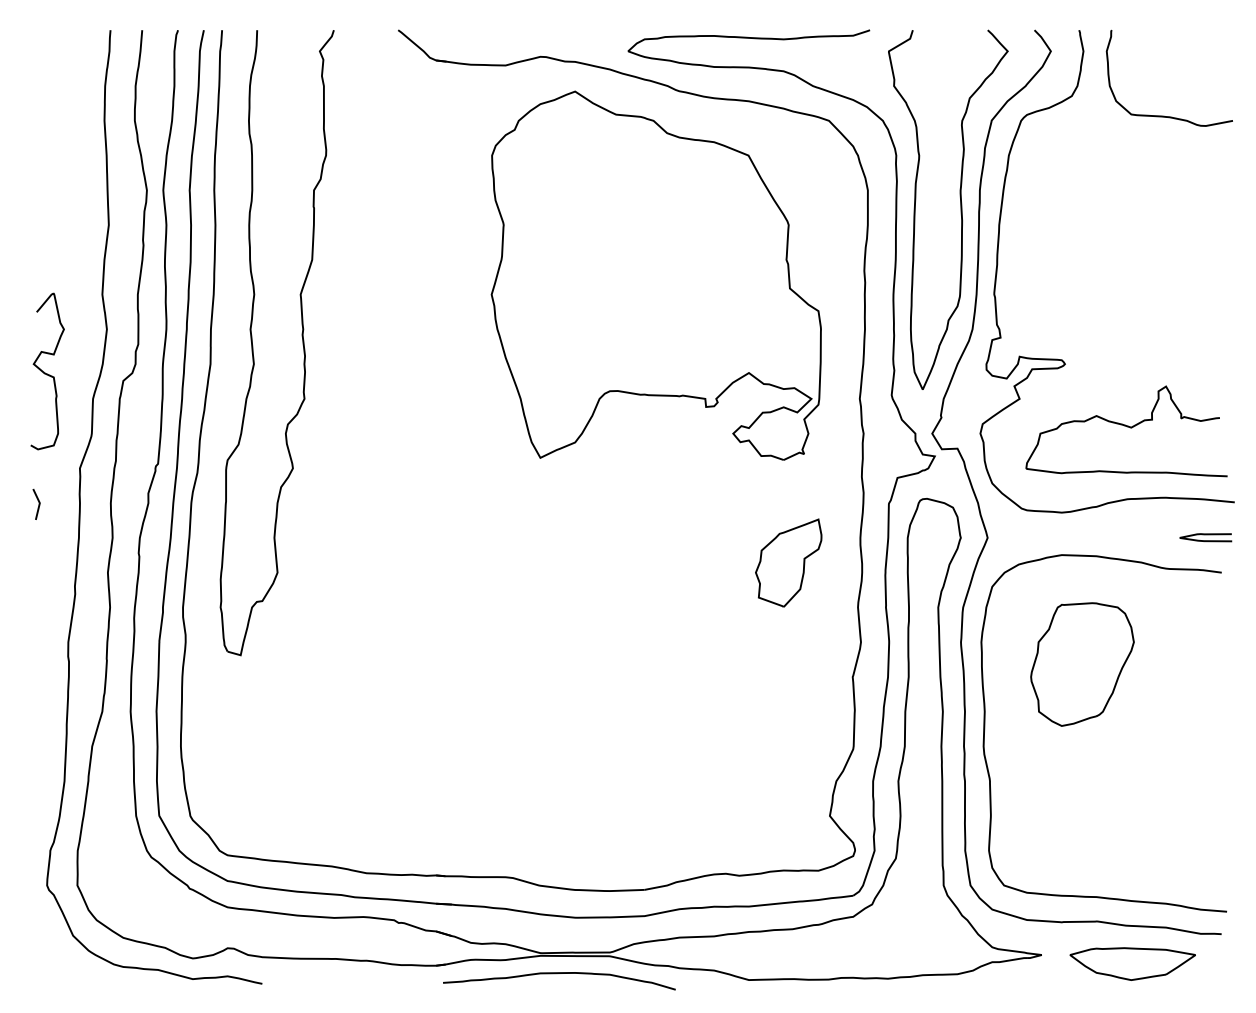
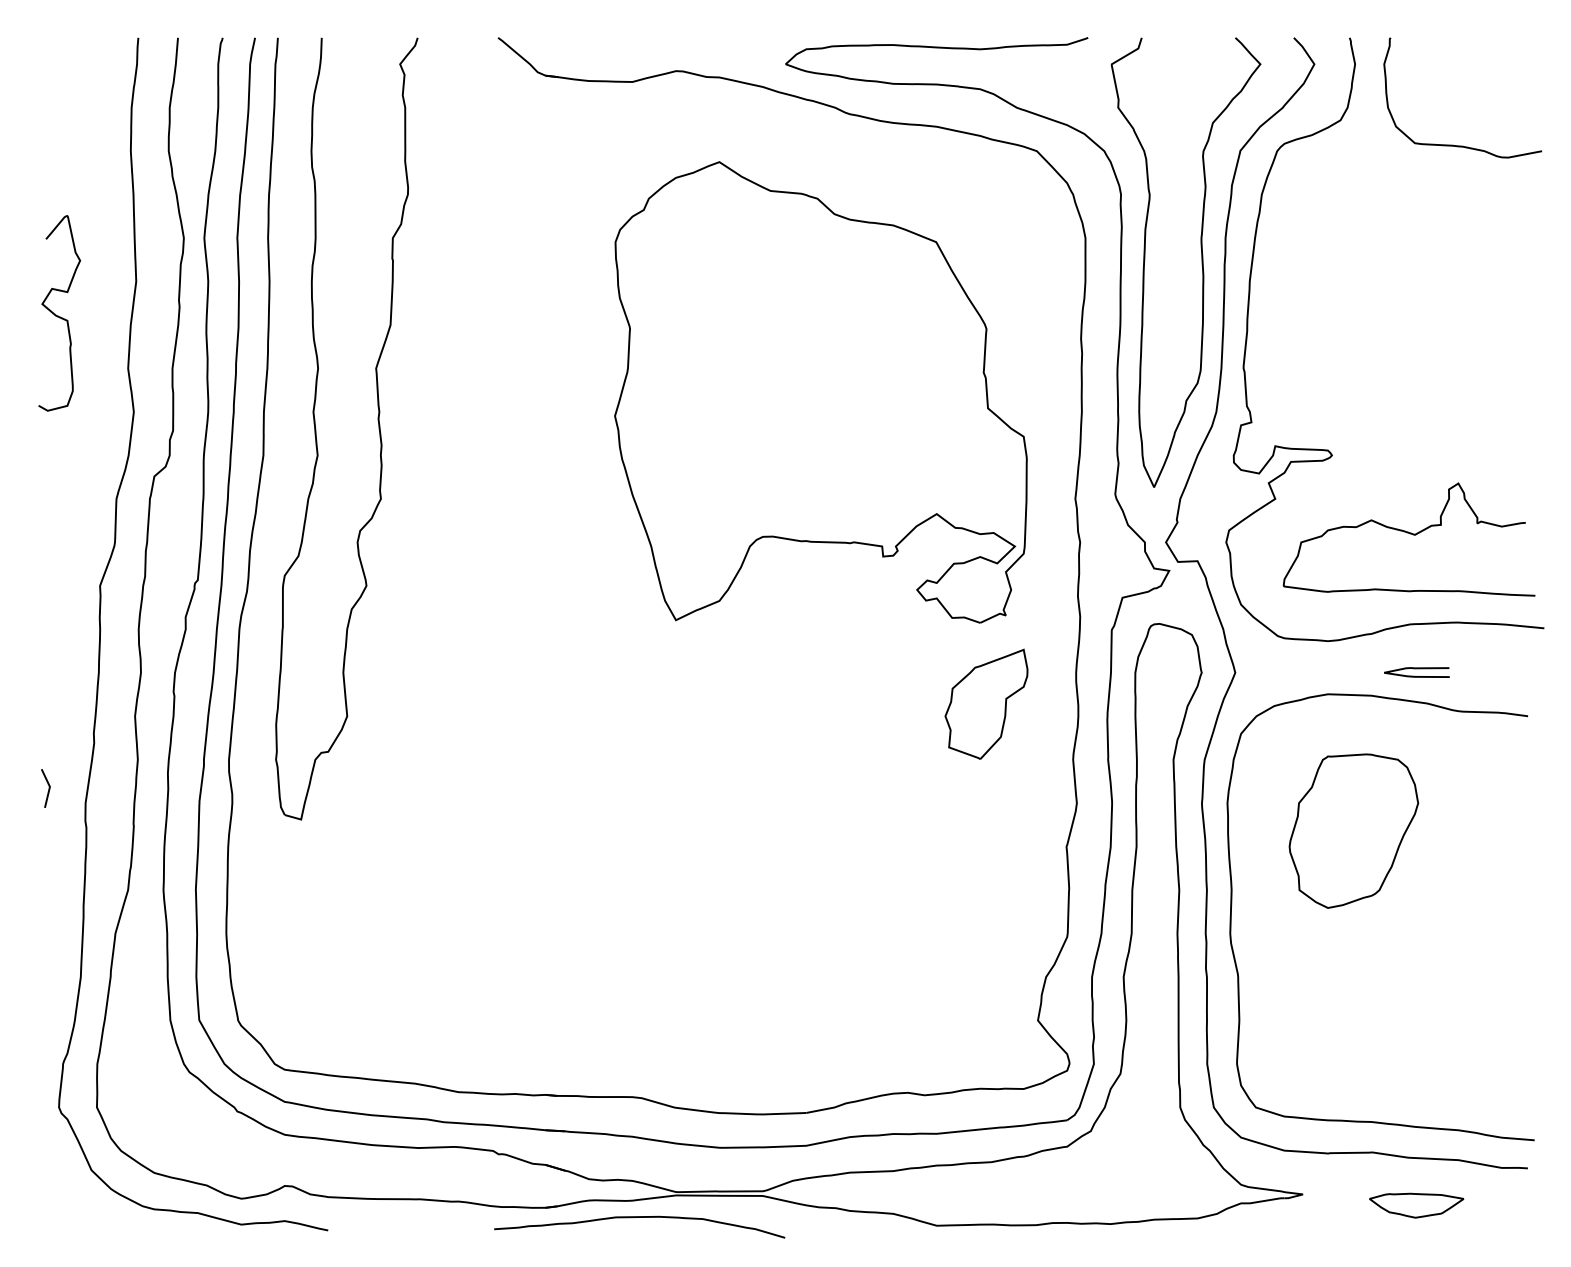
part: (655, 275) -> (819, 392), moved
curve: (47, 373) -> (59, 315), moved
line: (38, 503) -> (48, 787), moved
curve: (1205, 535) -> (1416, 669), moved
part: (1132, 963) -> (1416, 1205), size x0.6
curve: (557, 974) -> (637, 1218), moved

